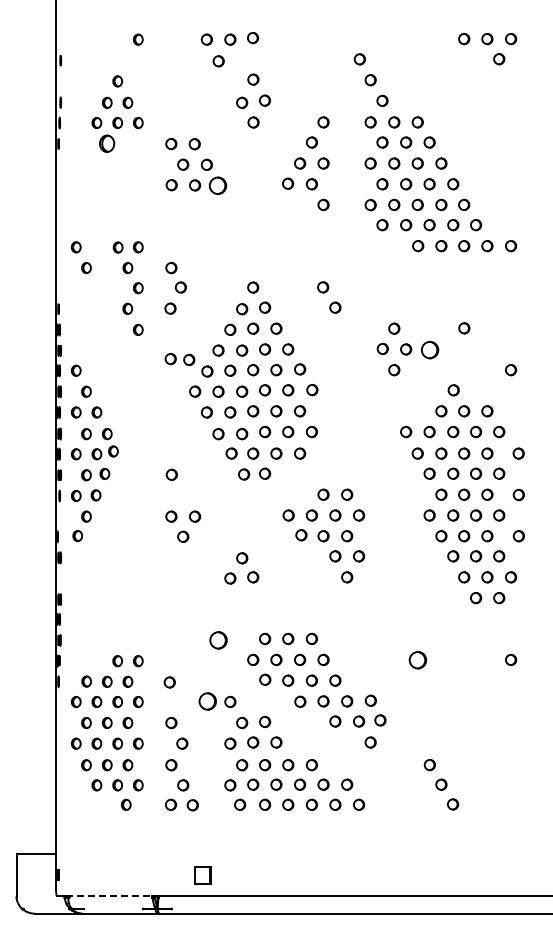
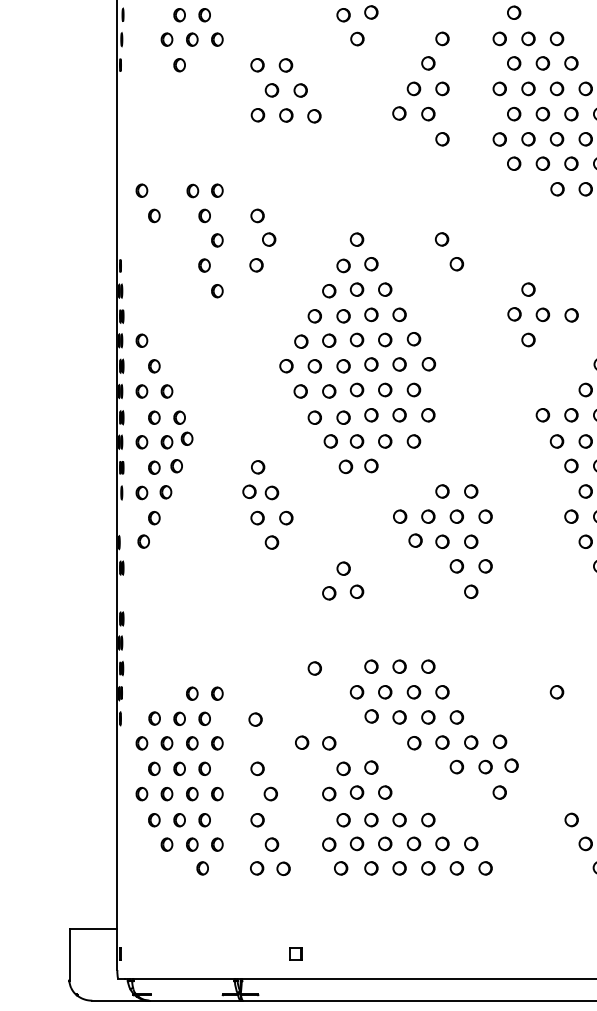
part: (107, 144) -> (179, 65), size x0.62
circle: (218, 186) -> (314, 116), size x0.62
circle: (429, 349) -> (571, 314), size x0.62
part: (179, 359) -> (260, 492), moved
circle: (218, 640) -> (314, 668), size x0.62
circle: (417, 659) -> (556, 691), size x0.62
circle: (208, 701) -> (302, 742), size x0.62
part: (202, 874) -> (295, 953), size x0.62
line: (109, 895) -> (182, 978), dashed -> solid

